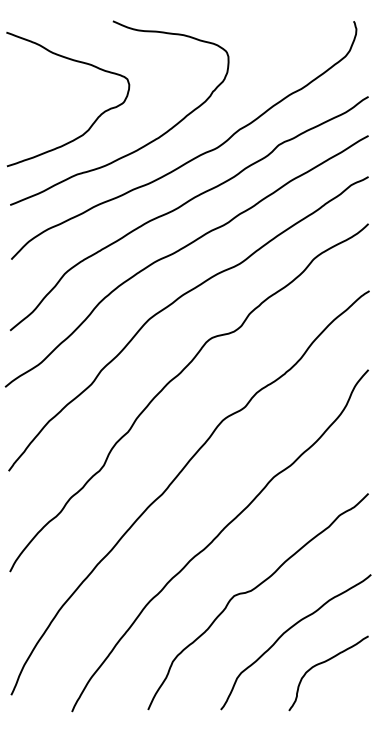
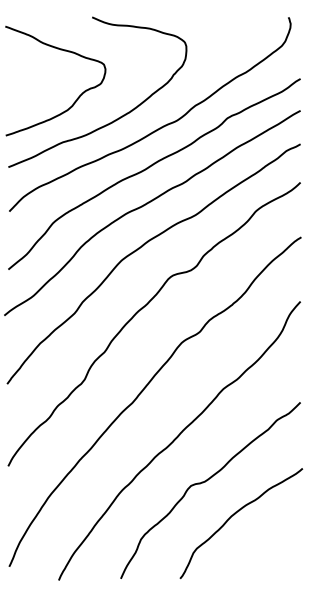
curve: (323, 663) -> (263, 540), removed

